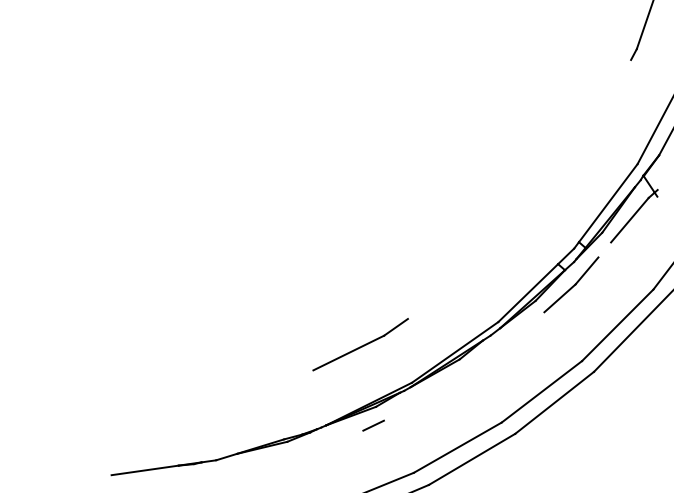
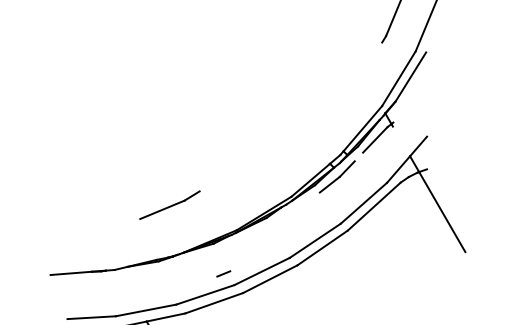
part: (359, 343) -> (169, 204), moved
line: (373, 424) -> (223, 273), moved

